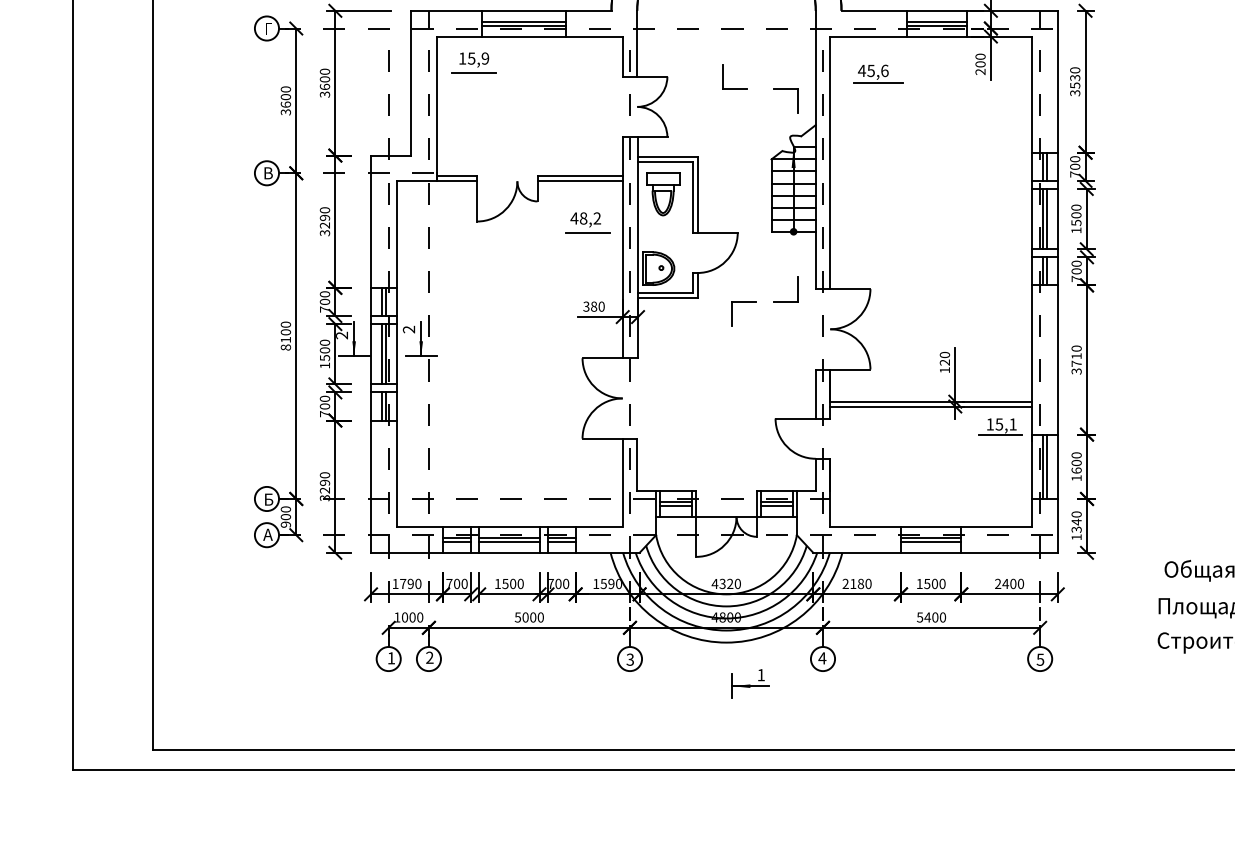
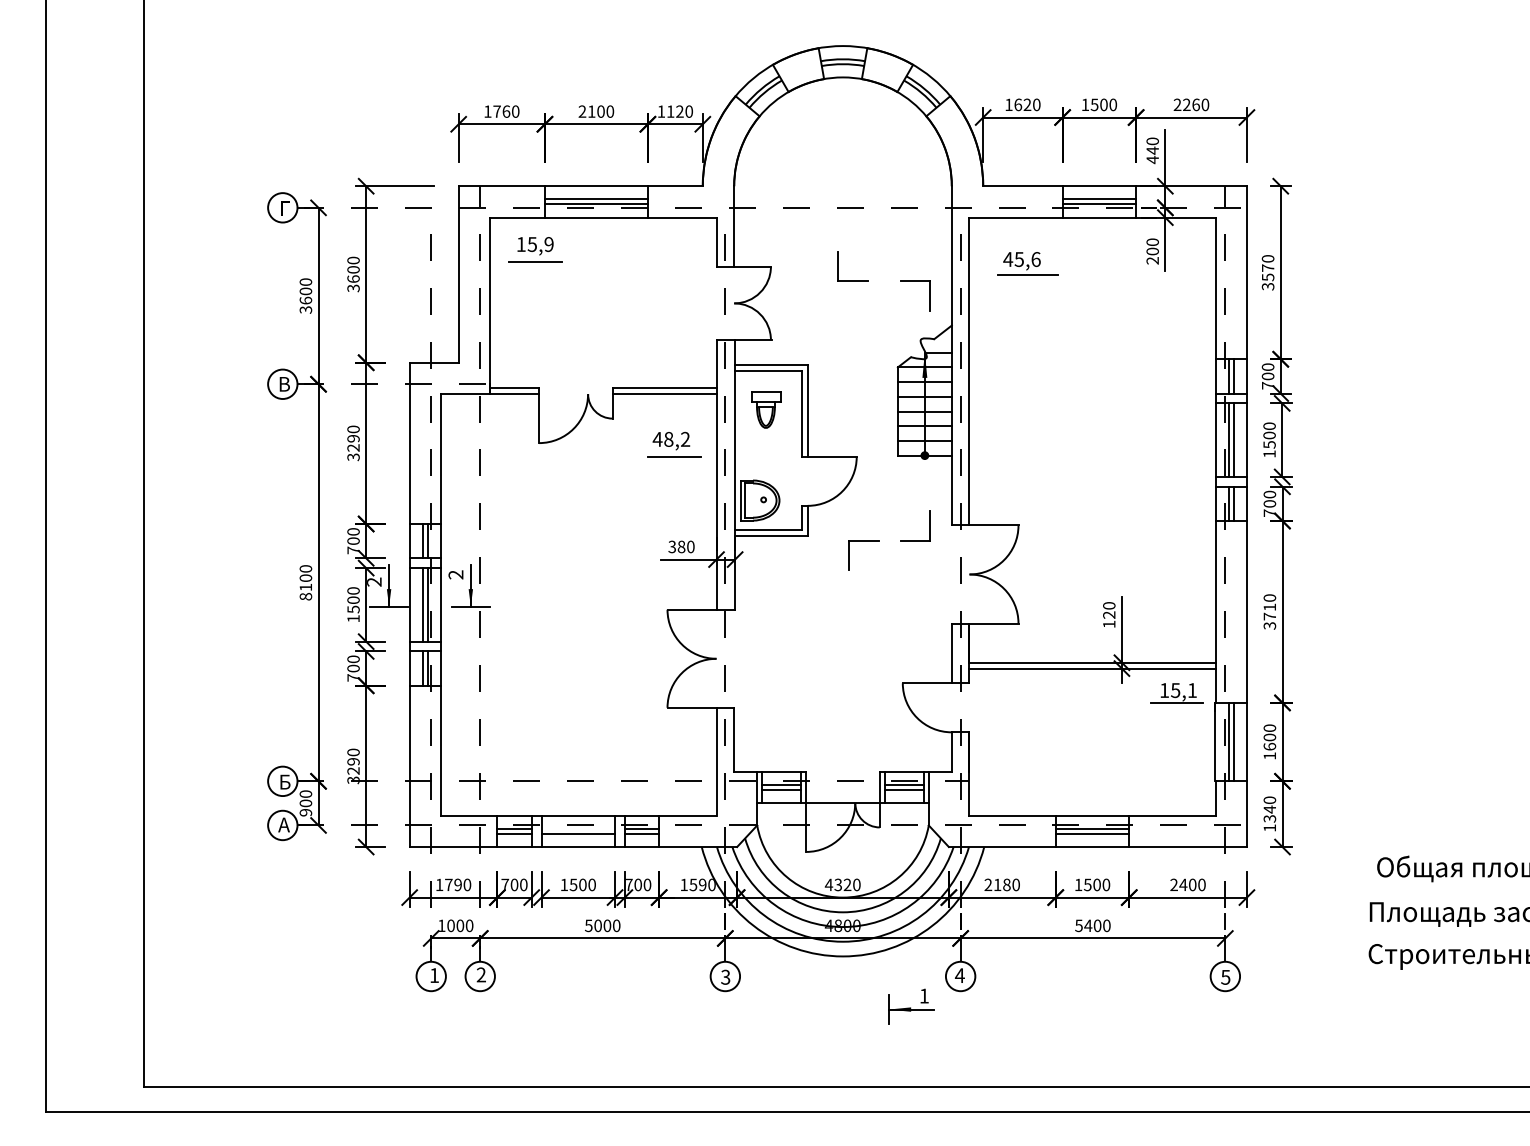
text: (1074, 77) -> (1267, 267), 3530 -> 3570
part: (663, 193) -> (766, 409), size x0.7
line: (509, 537) -> (578, 828), removed
part: (750, 683) -> (911, 1006), moved

